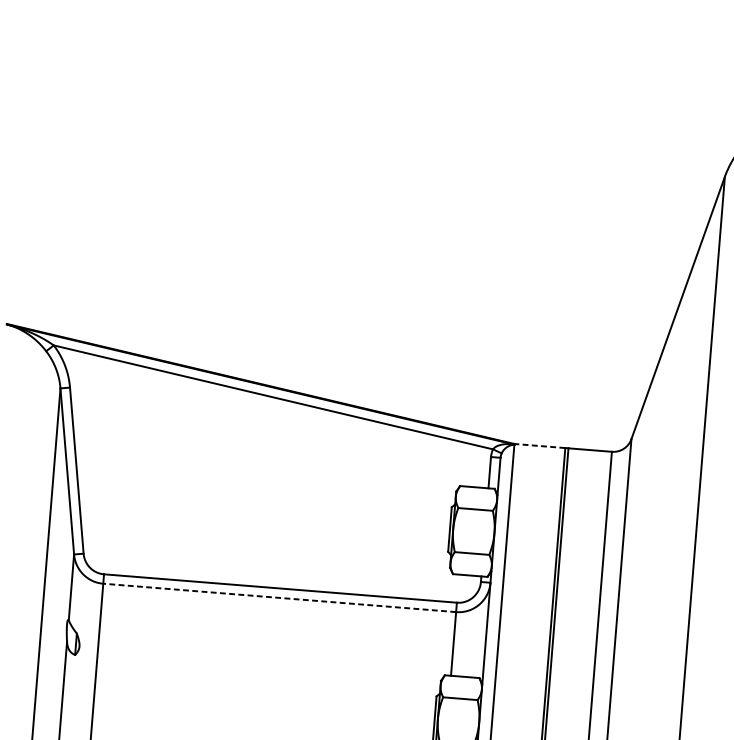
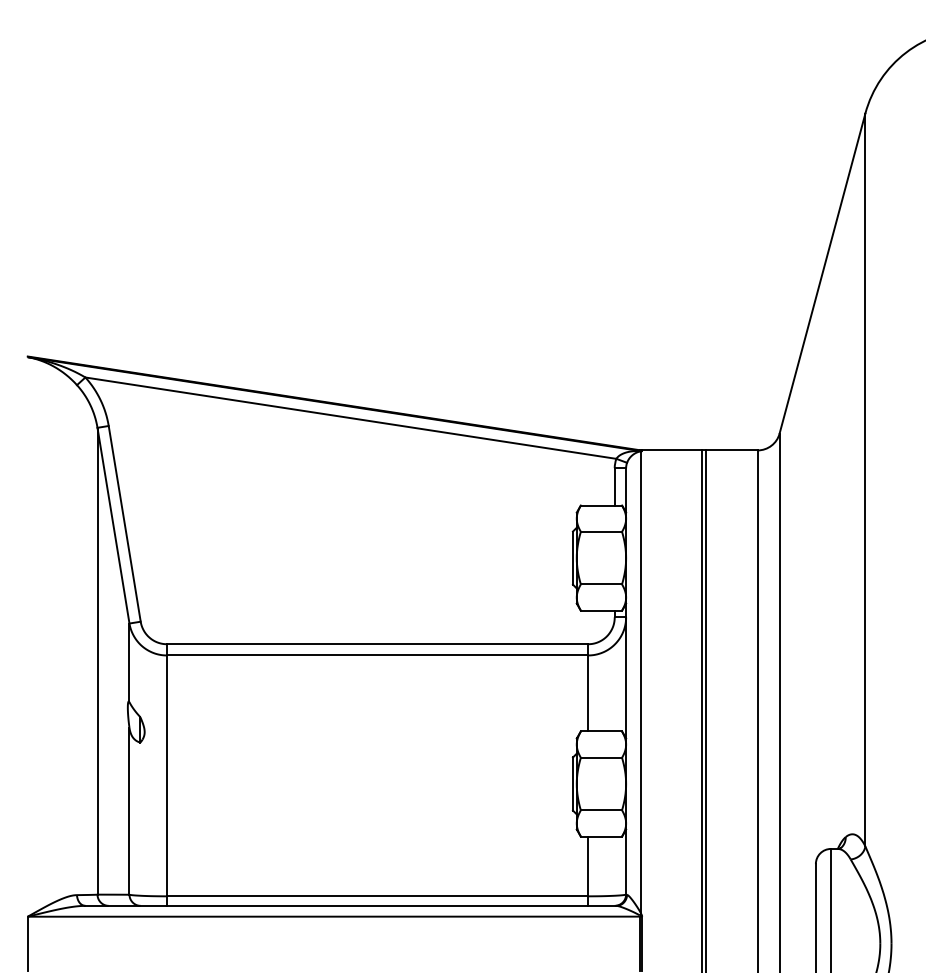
line: (540, 446) -> (672, 450), dashed -> solid
line: (279, 597) -> (377, 655), dashed -> solid

